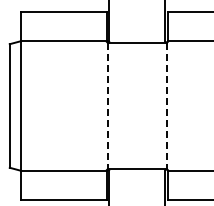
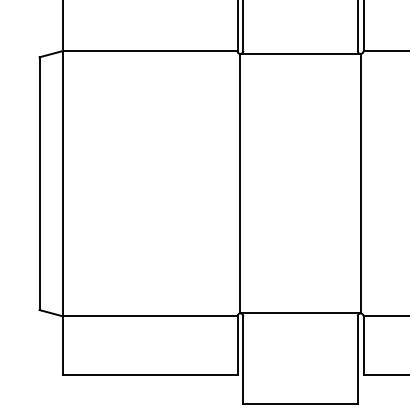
line: (107, 106) -> (239, 184), dashed -> solid
line: (166, 106) -> (360, 184), dashed -> solid

